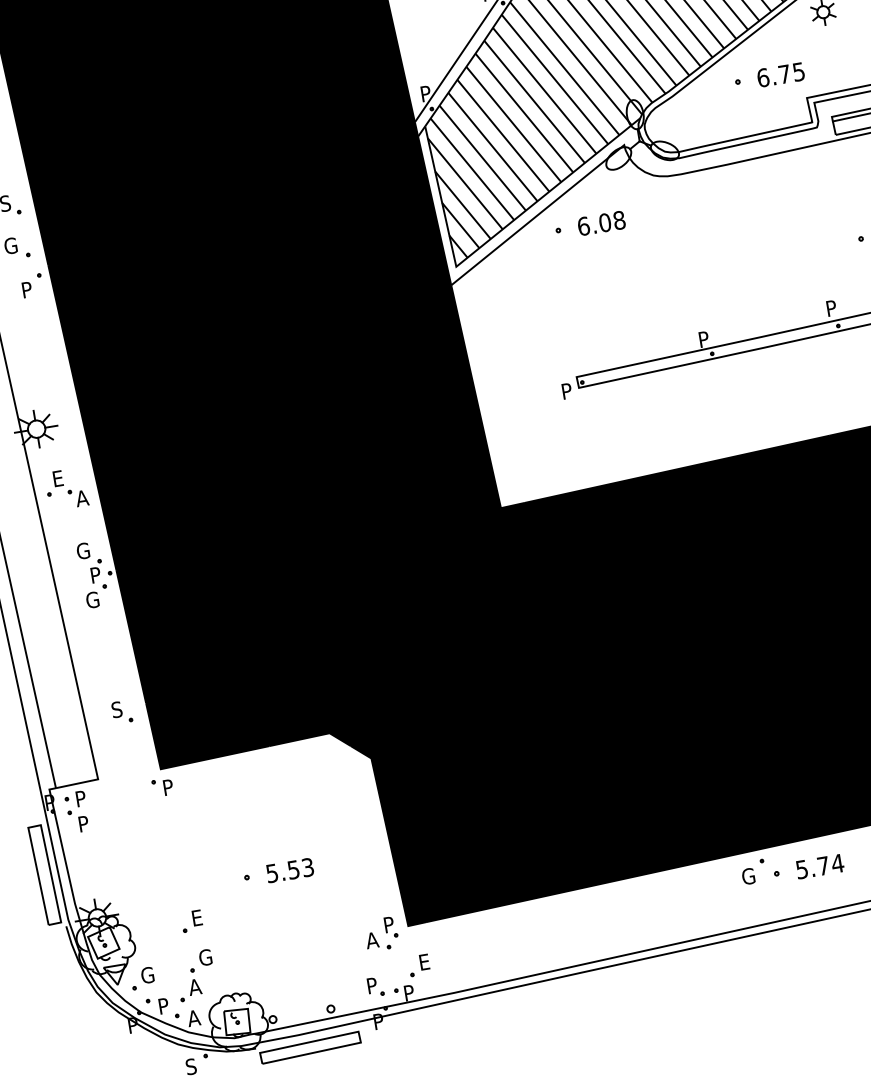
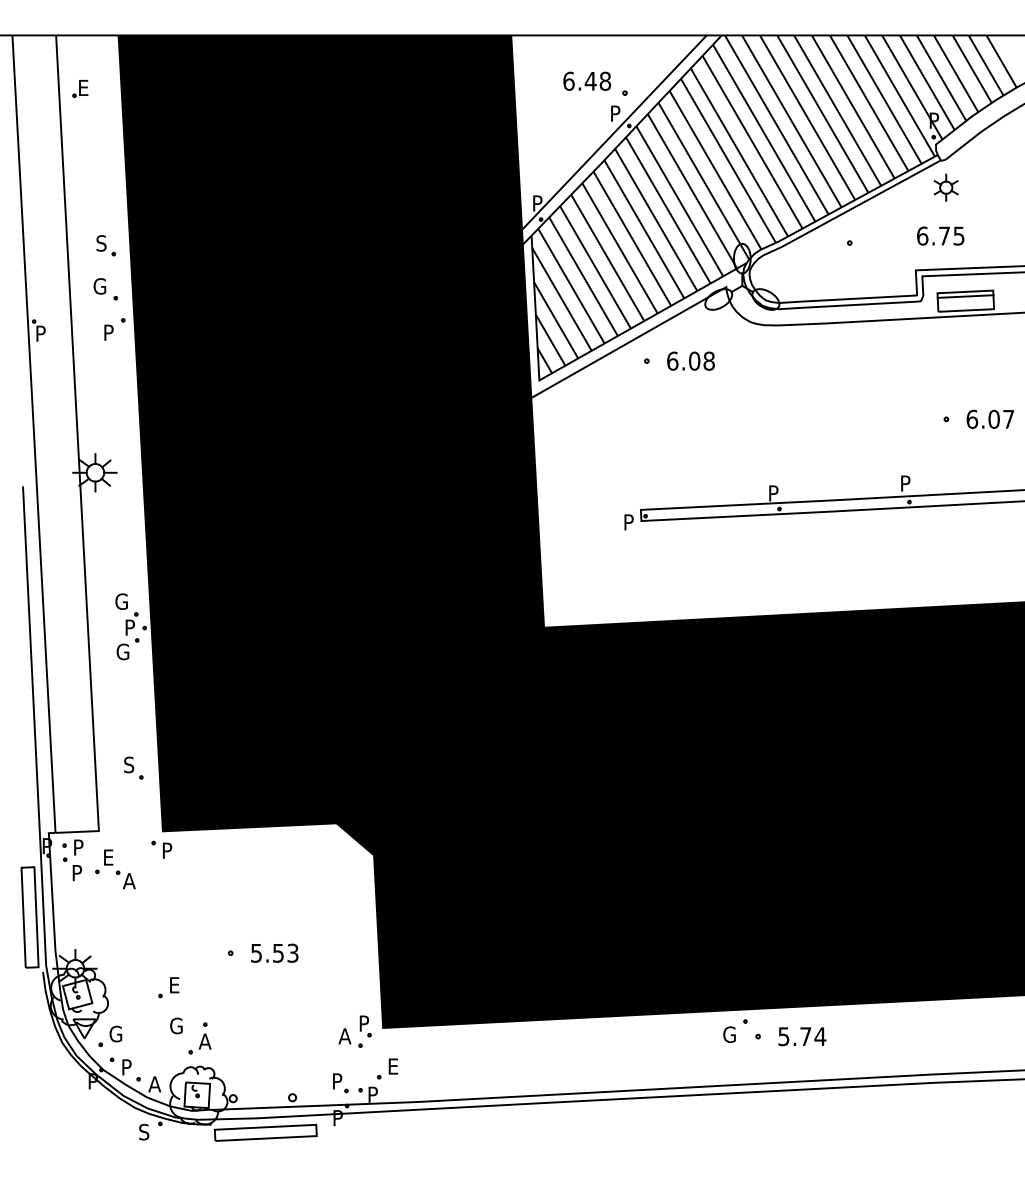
text: (780, 74) -> (940, 235), moved
part: (66, 489) -> (115, 869), moved
part: (189, 985) -> (199, 1038), moved

